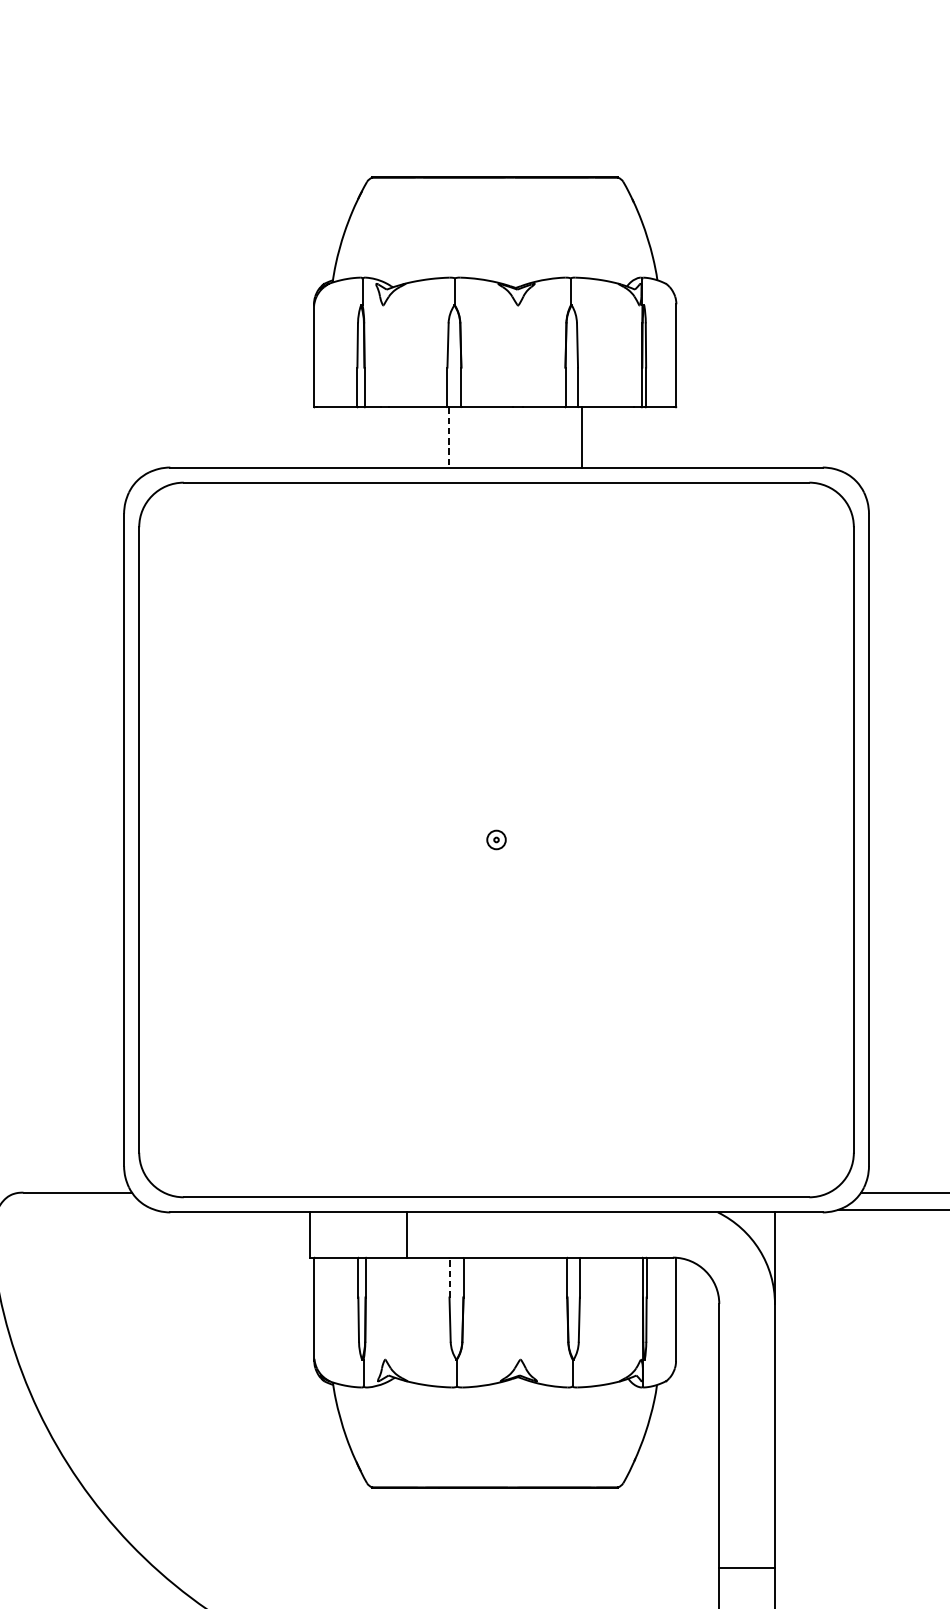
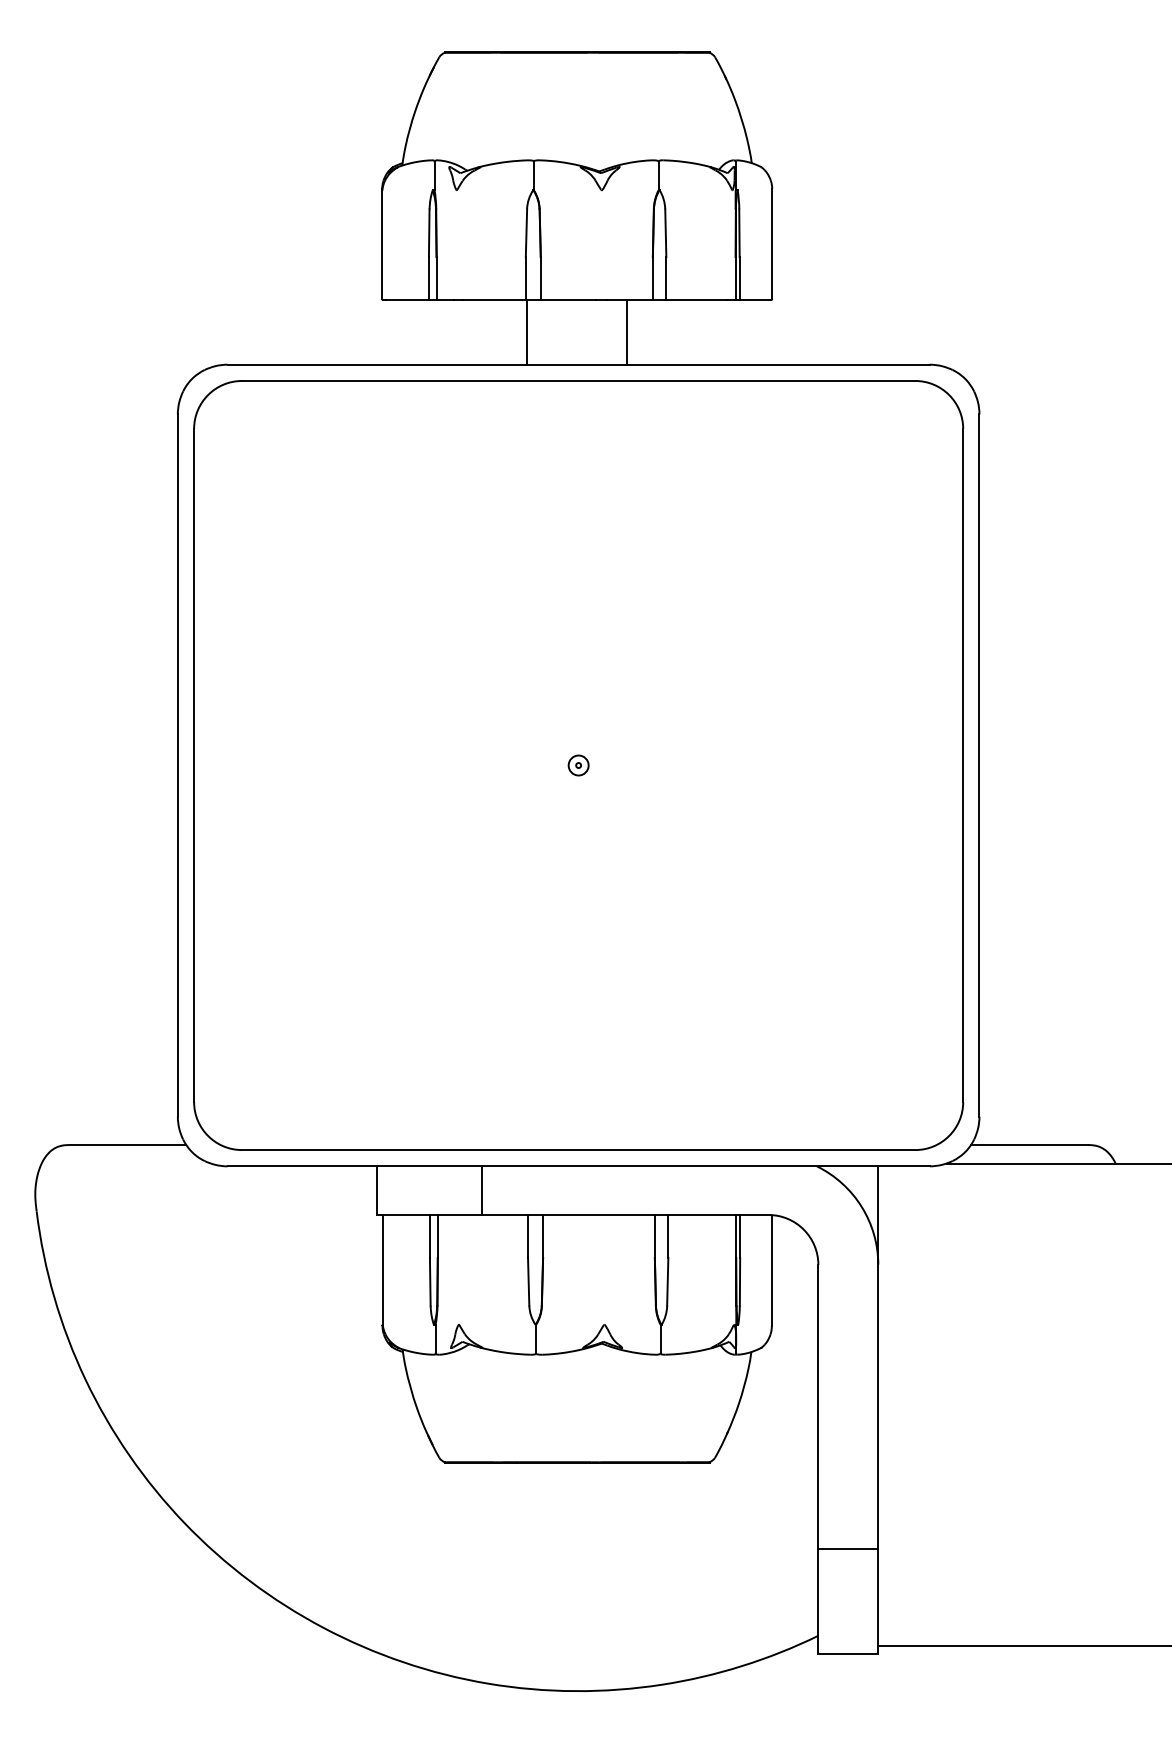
line: (449, 437) -> (527, 332), dashed -> solid
line: (581, 437) -> (627, 332), moved
line: (449, 1277) -> (528, 1236), dashed -> solid

